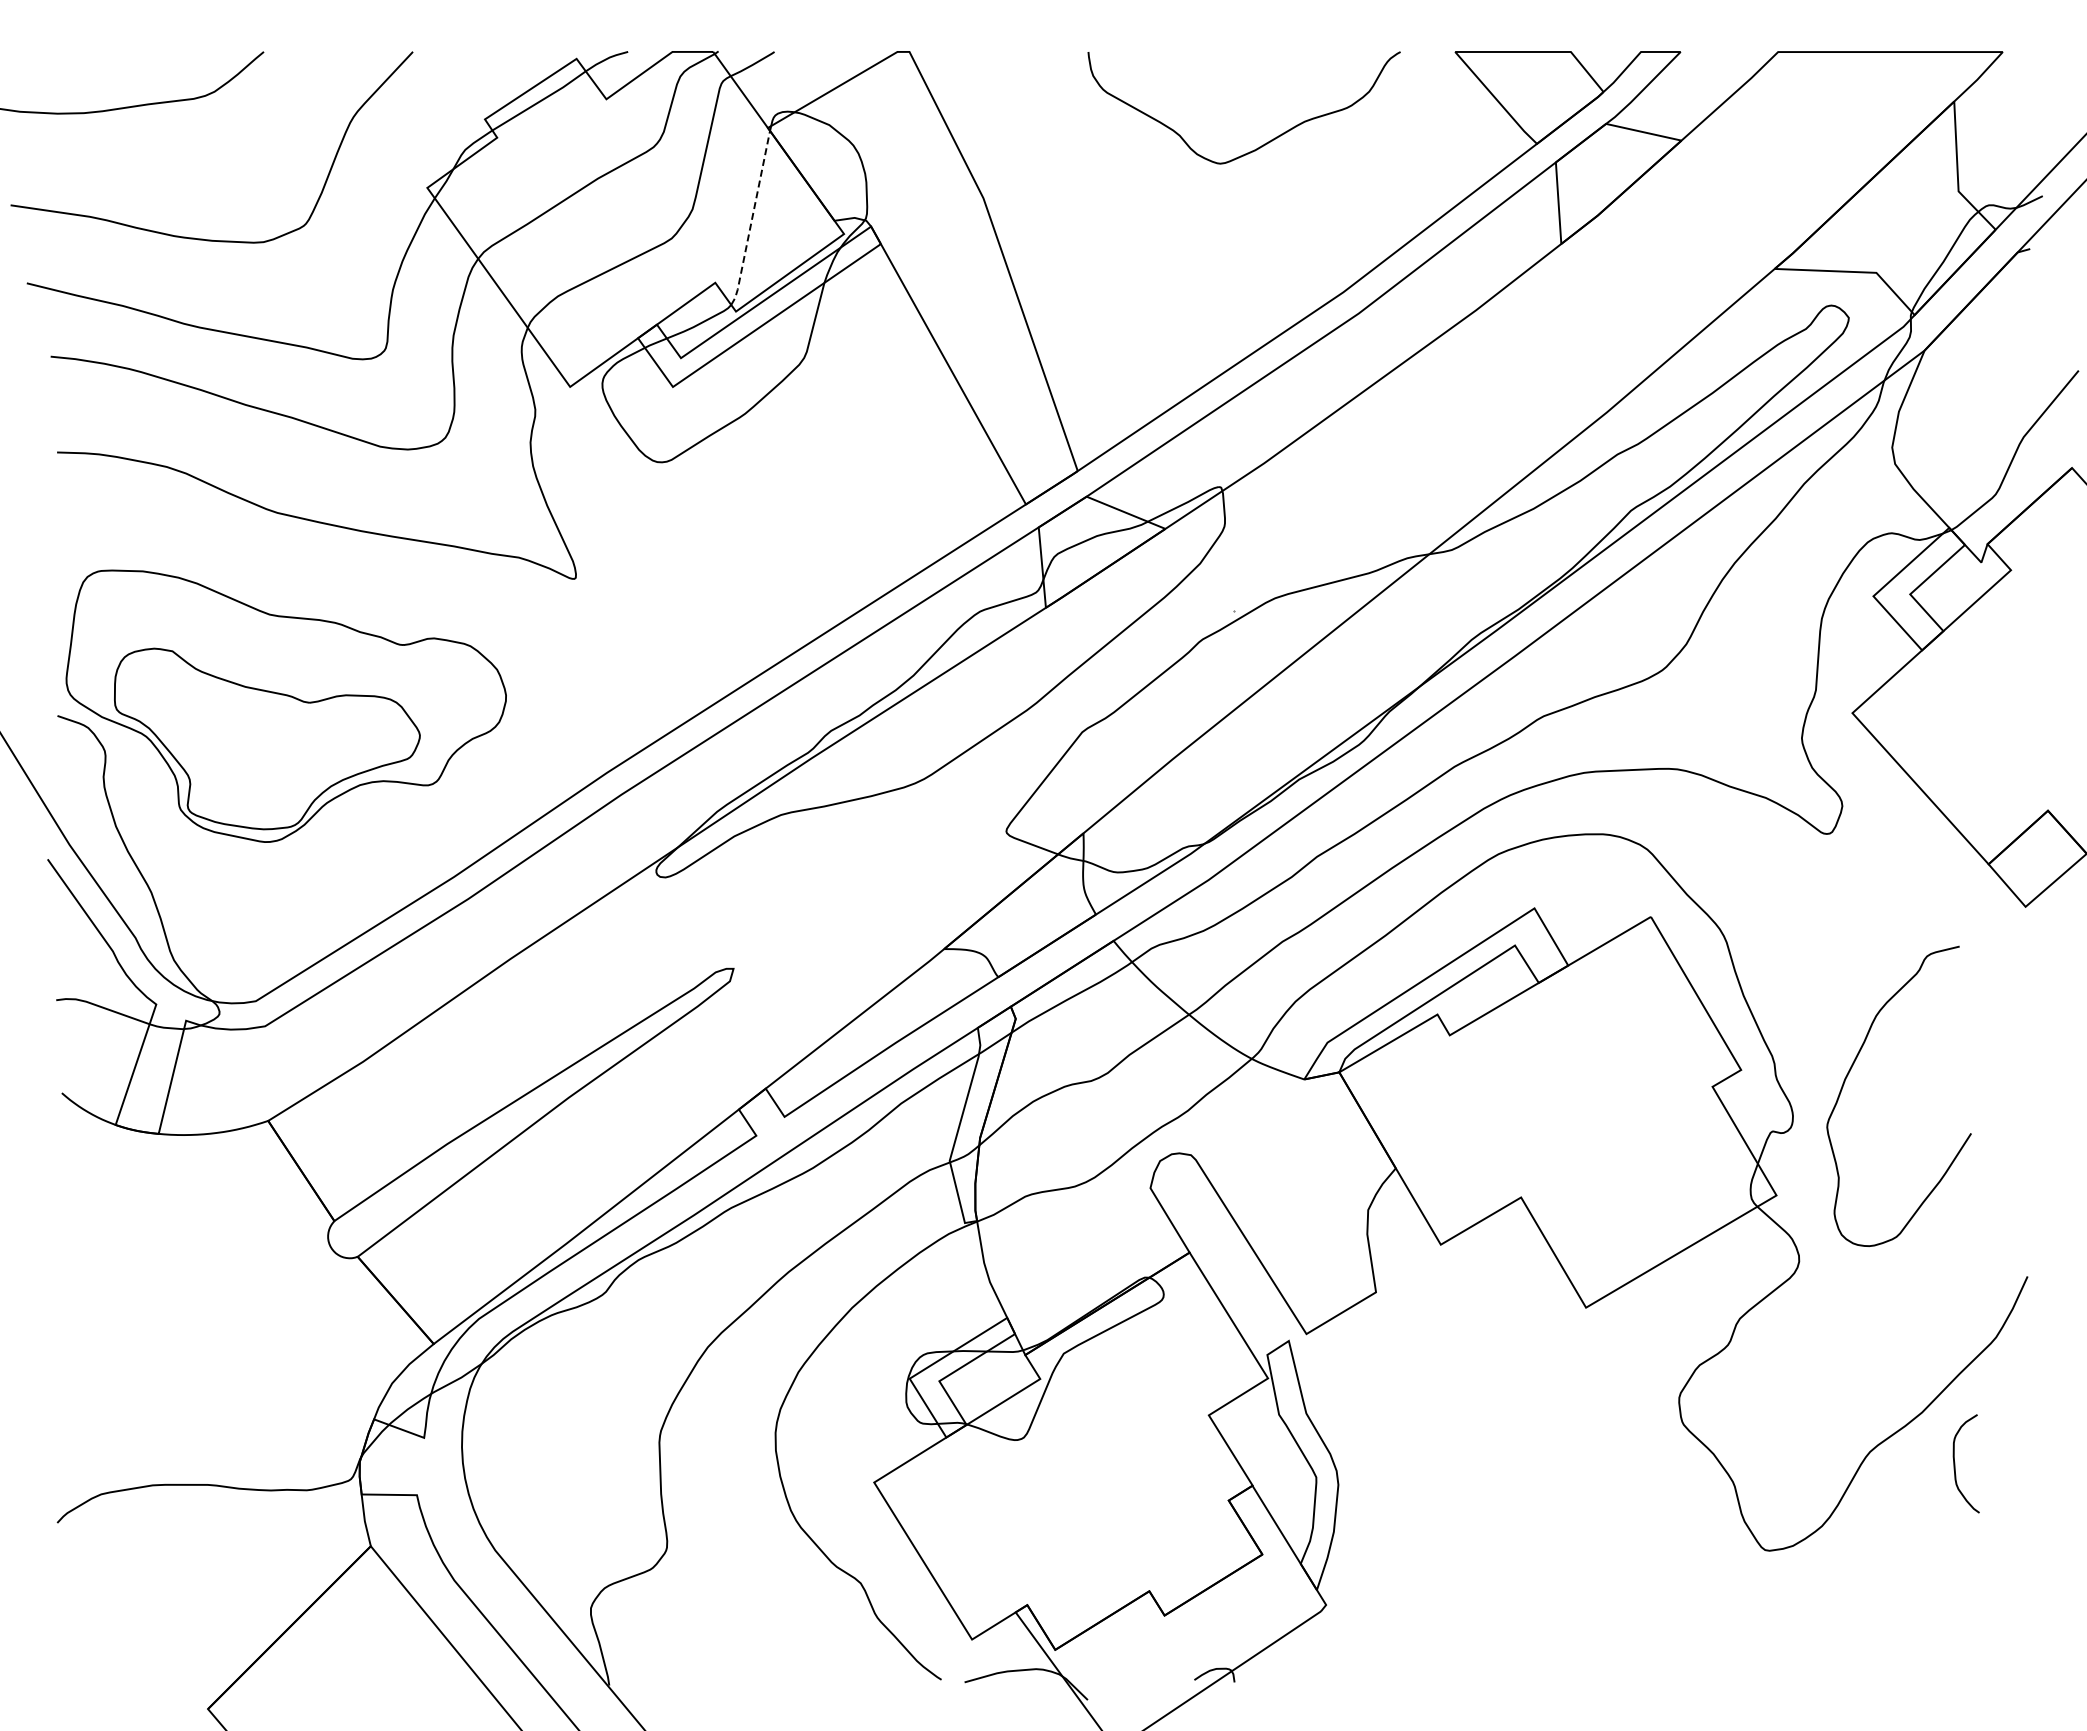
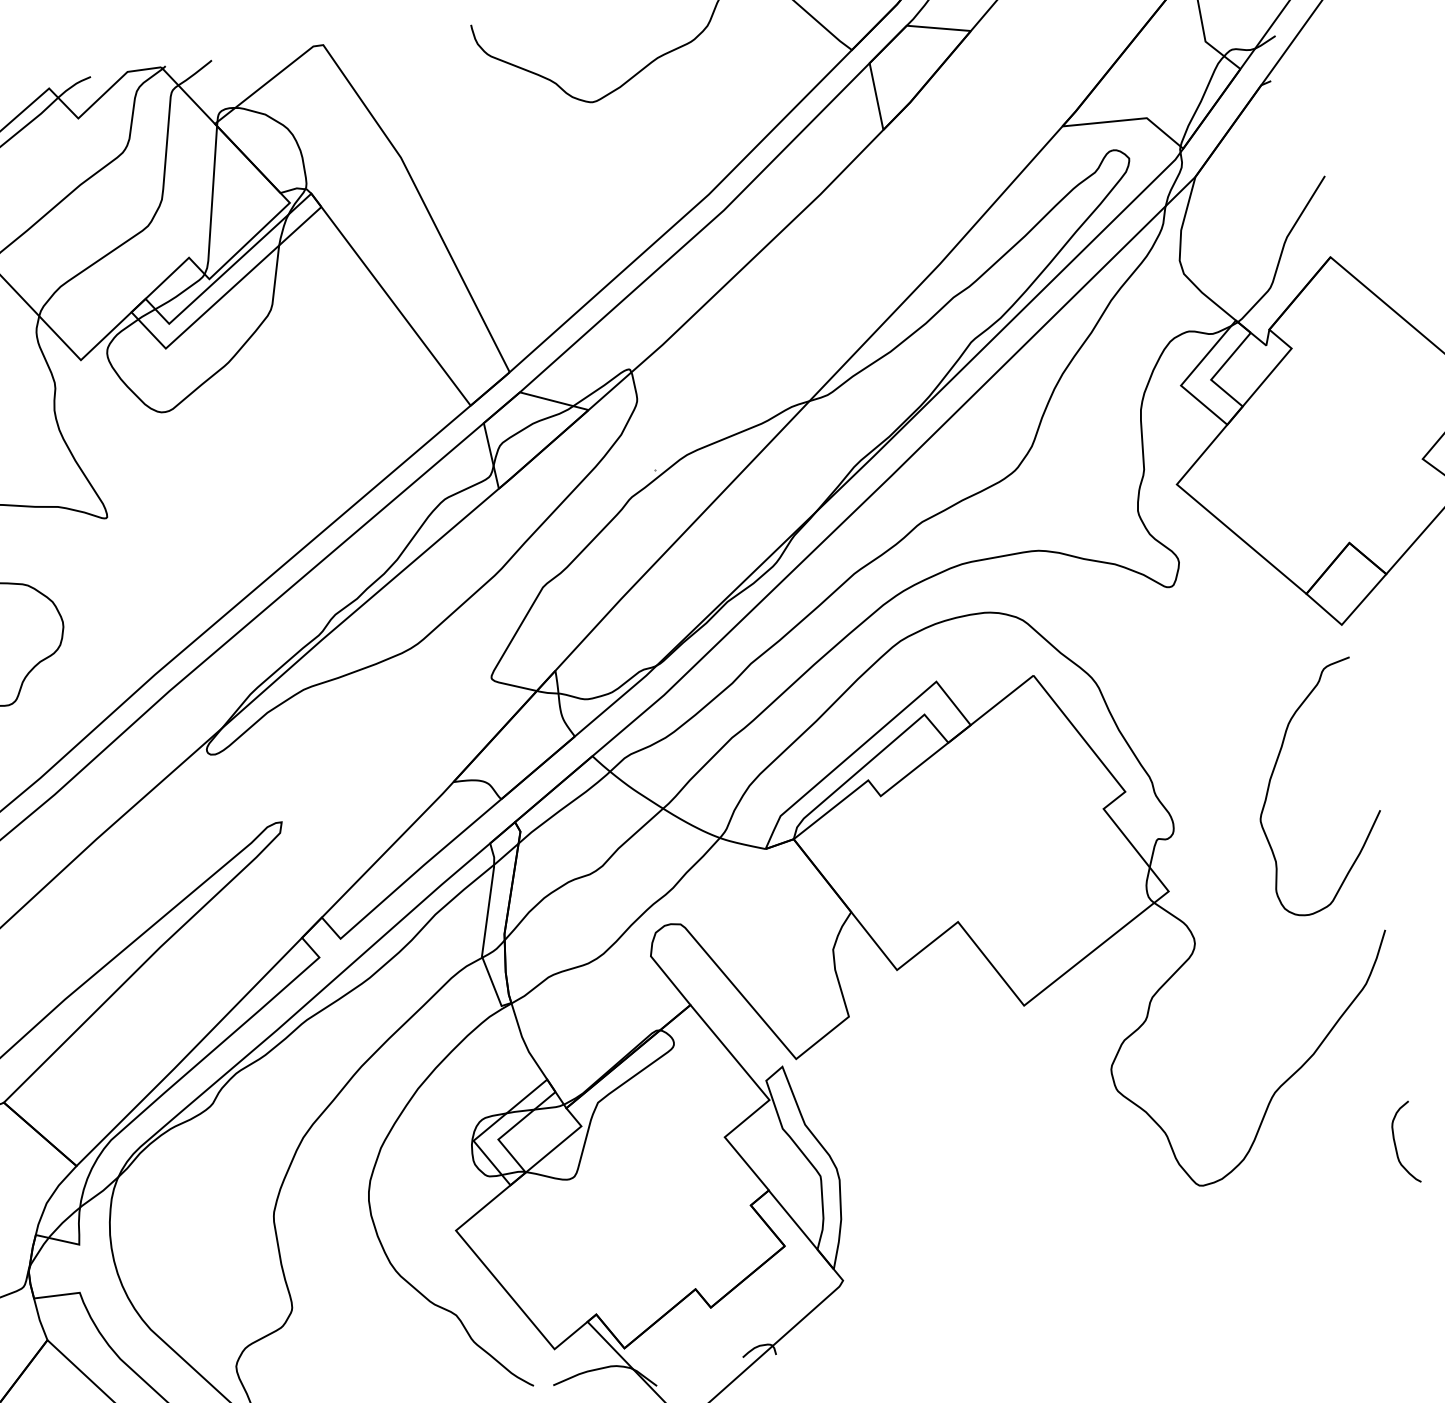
line: (752, 219) -> (212, 201), dashed -> solid
curve: (1850, 1071) -> (1273, 772), moved
curve: (1955, 1463) -> (1395, 1143), moved

